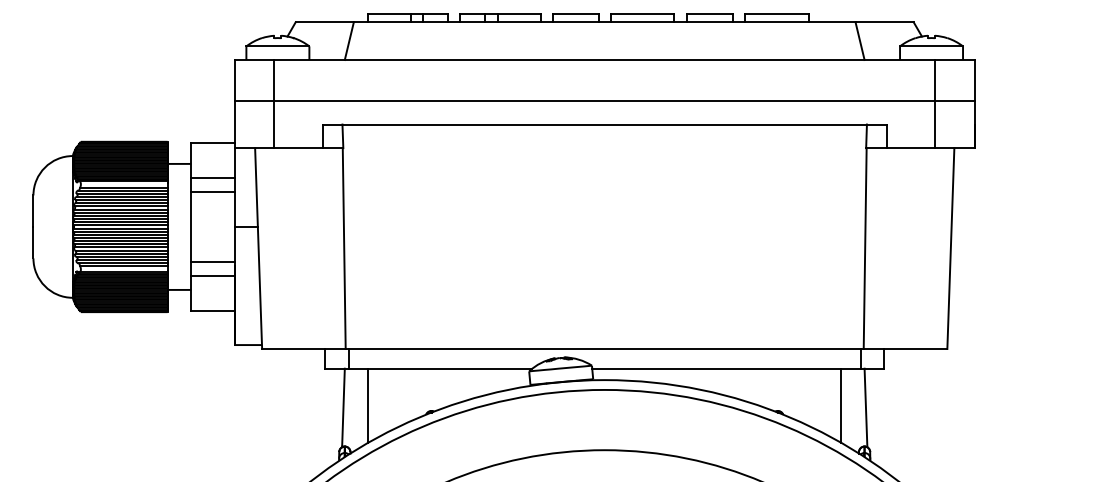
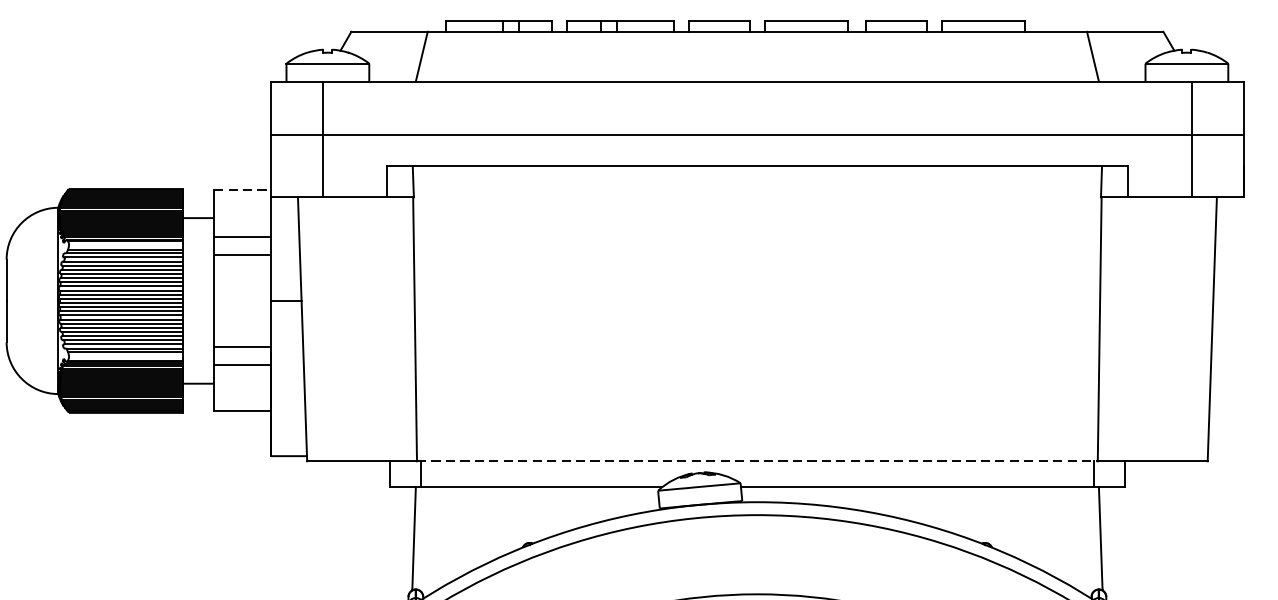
line: (212, 142) -> (241, 189), solid -> dashed
line: (605, 349) -> (758, 461), solid -> dashed
line: (368, 405) -> (446, 535), removed
line: (840, 405) -> (1067, 535), removed

